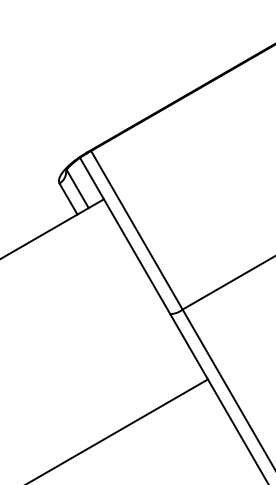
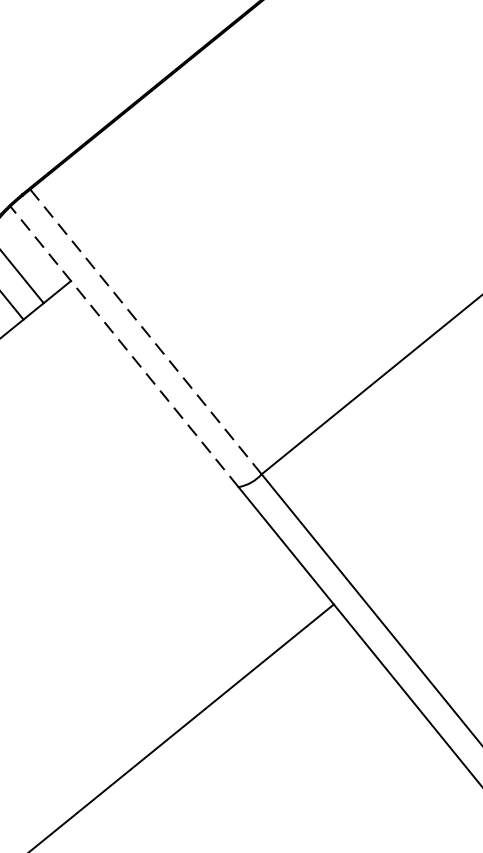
line: (136, 230) -> (145, 332), solid -> dashed
line: (124, 235) -> (123, 346), solid -> dashed

